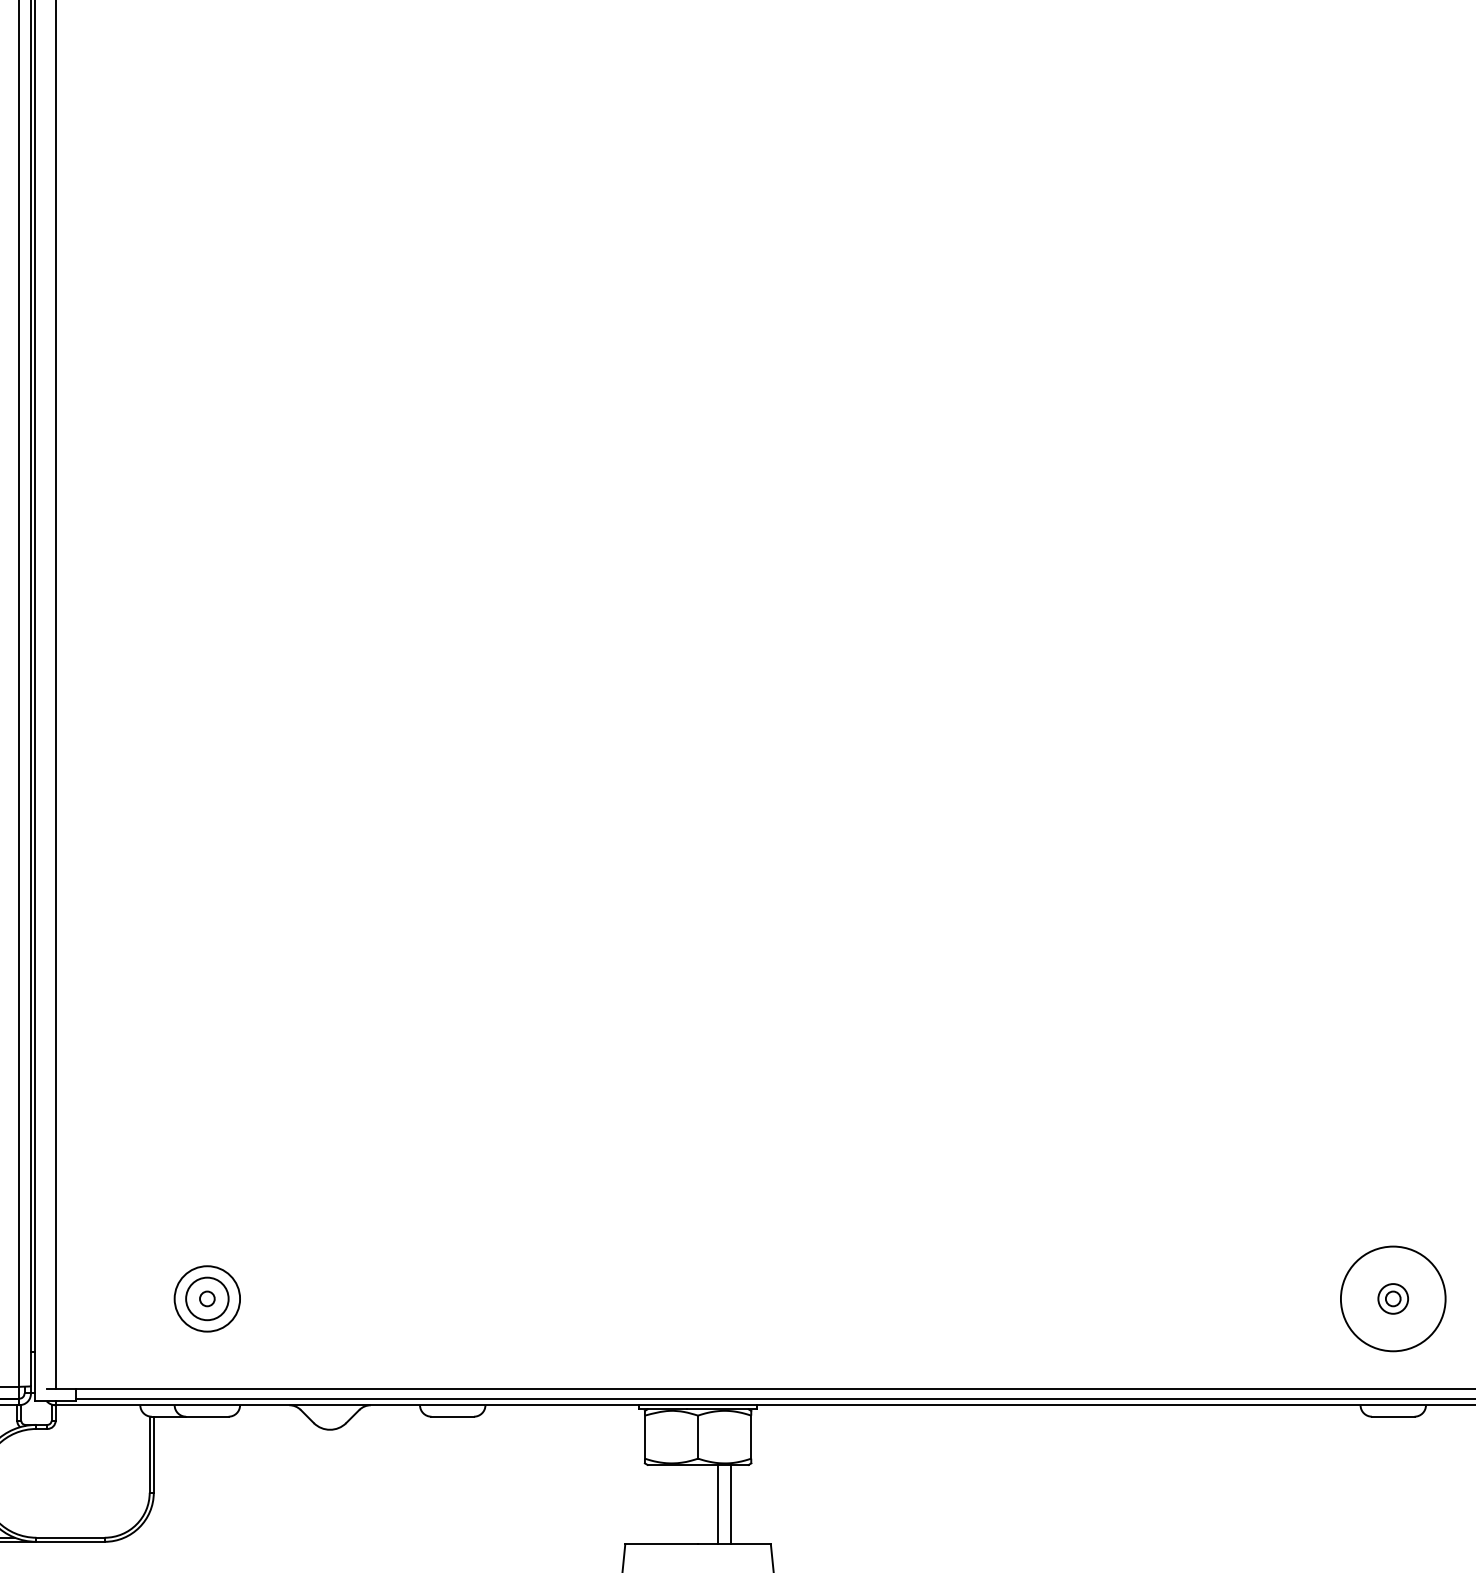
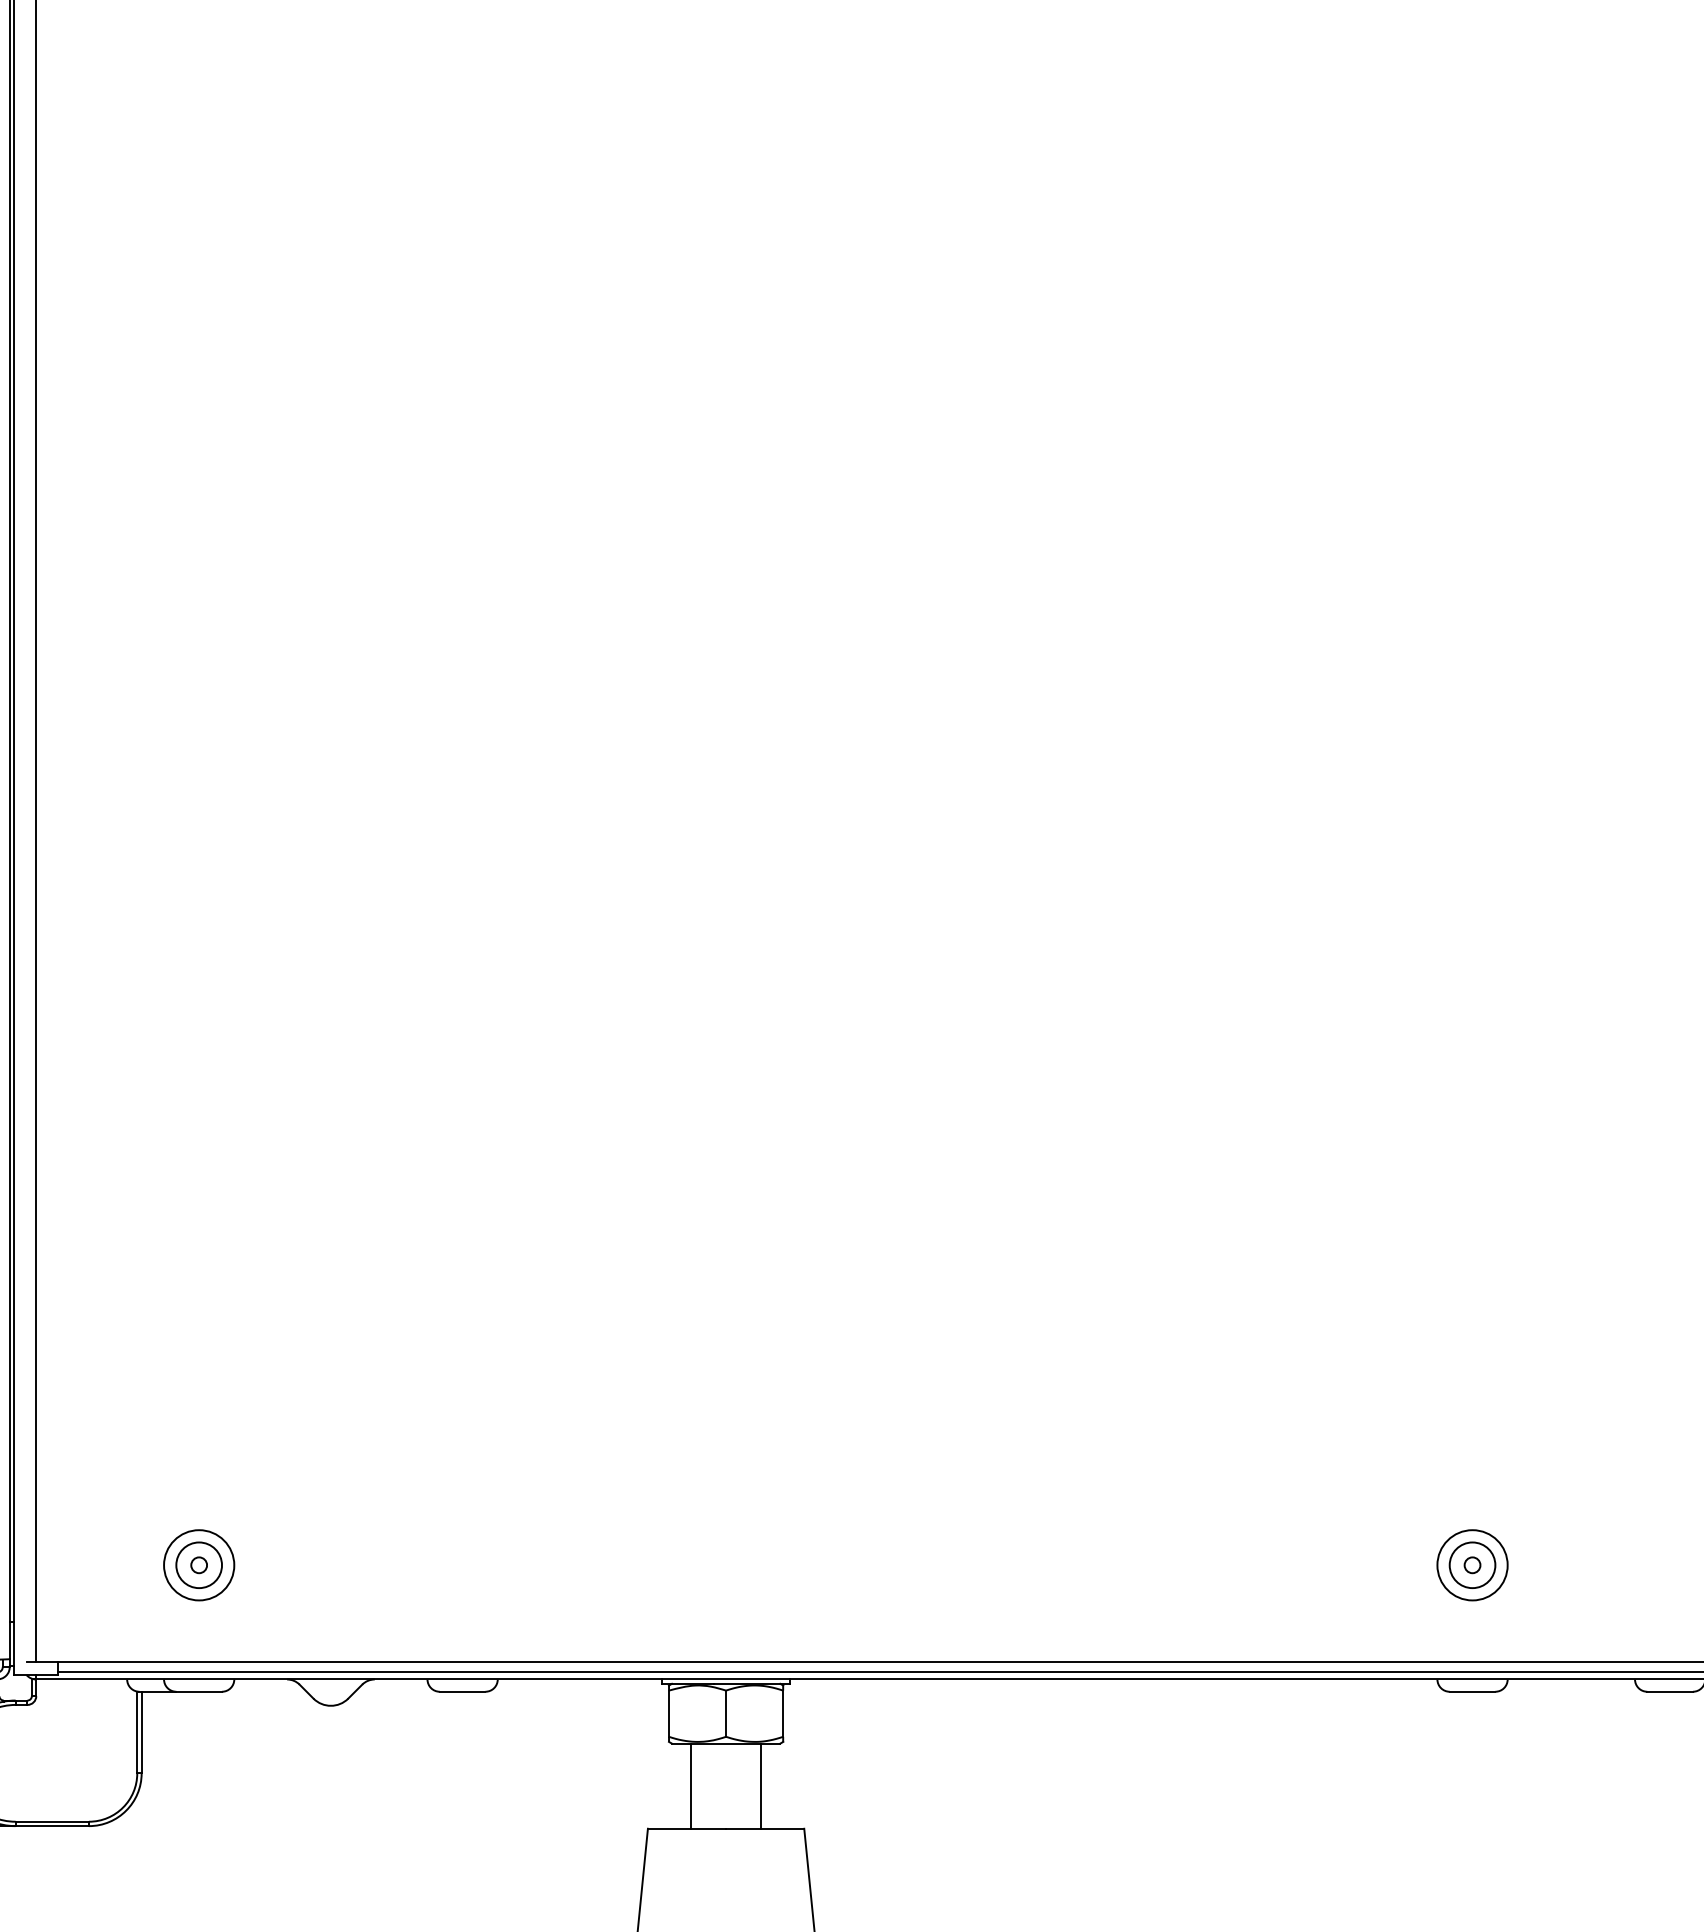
circle: (1393, 1299) -> (1472, 1565), size x0.62
circle: (1393, 1299) -> (1472, 1565), size x1.43
line: (717, 1504) -> (690, 1785), moved

